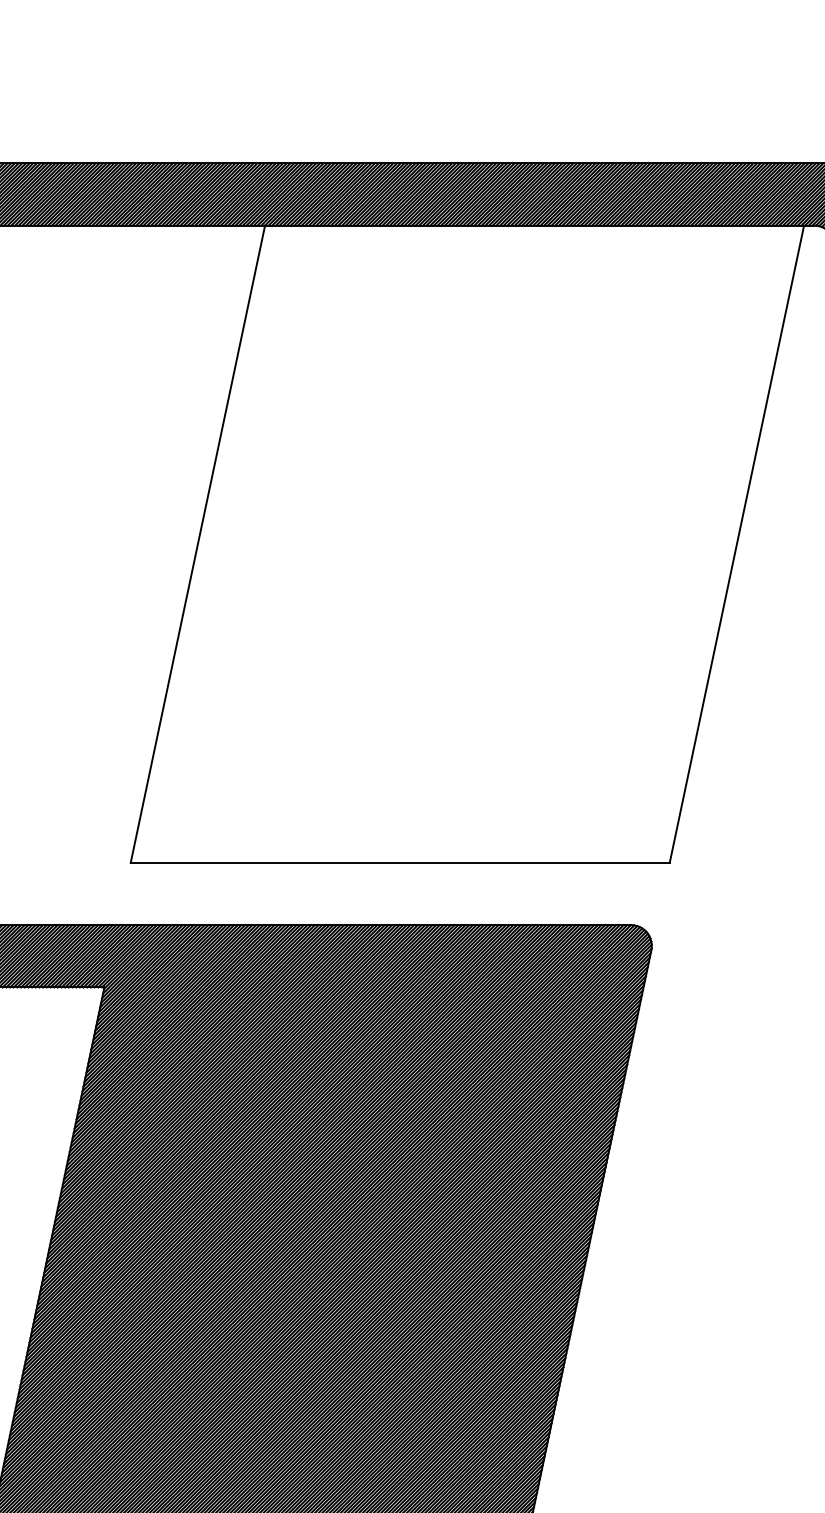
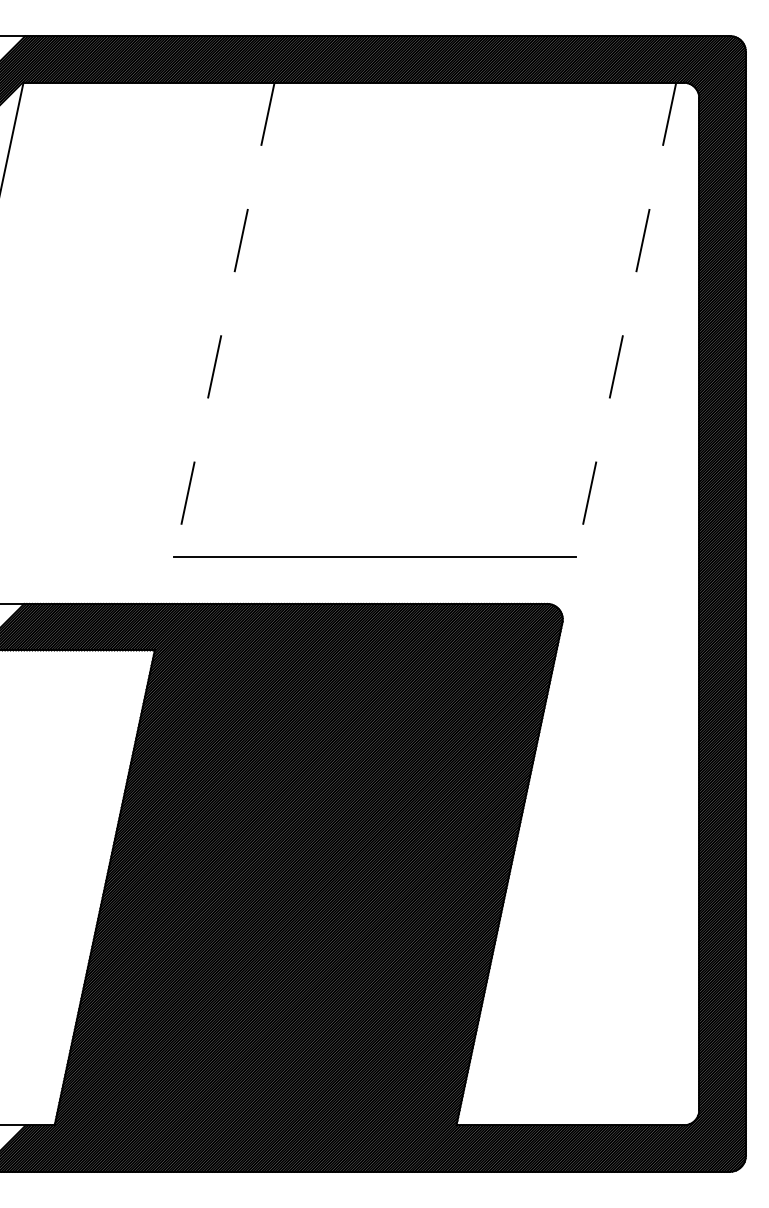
line: (197, 544) -> (224, 320), solid -> dashed
line: (737, 544) -> (626, 320), solid -> dashed

